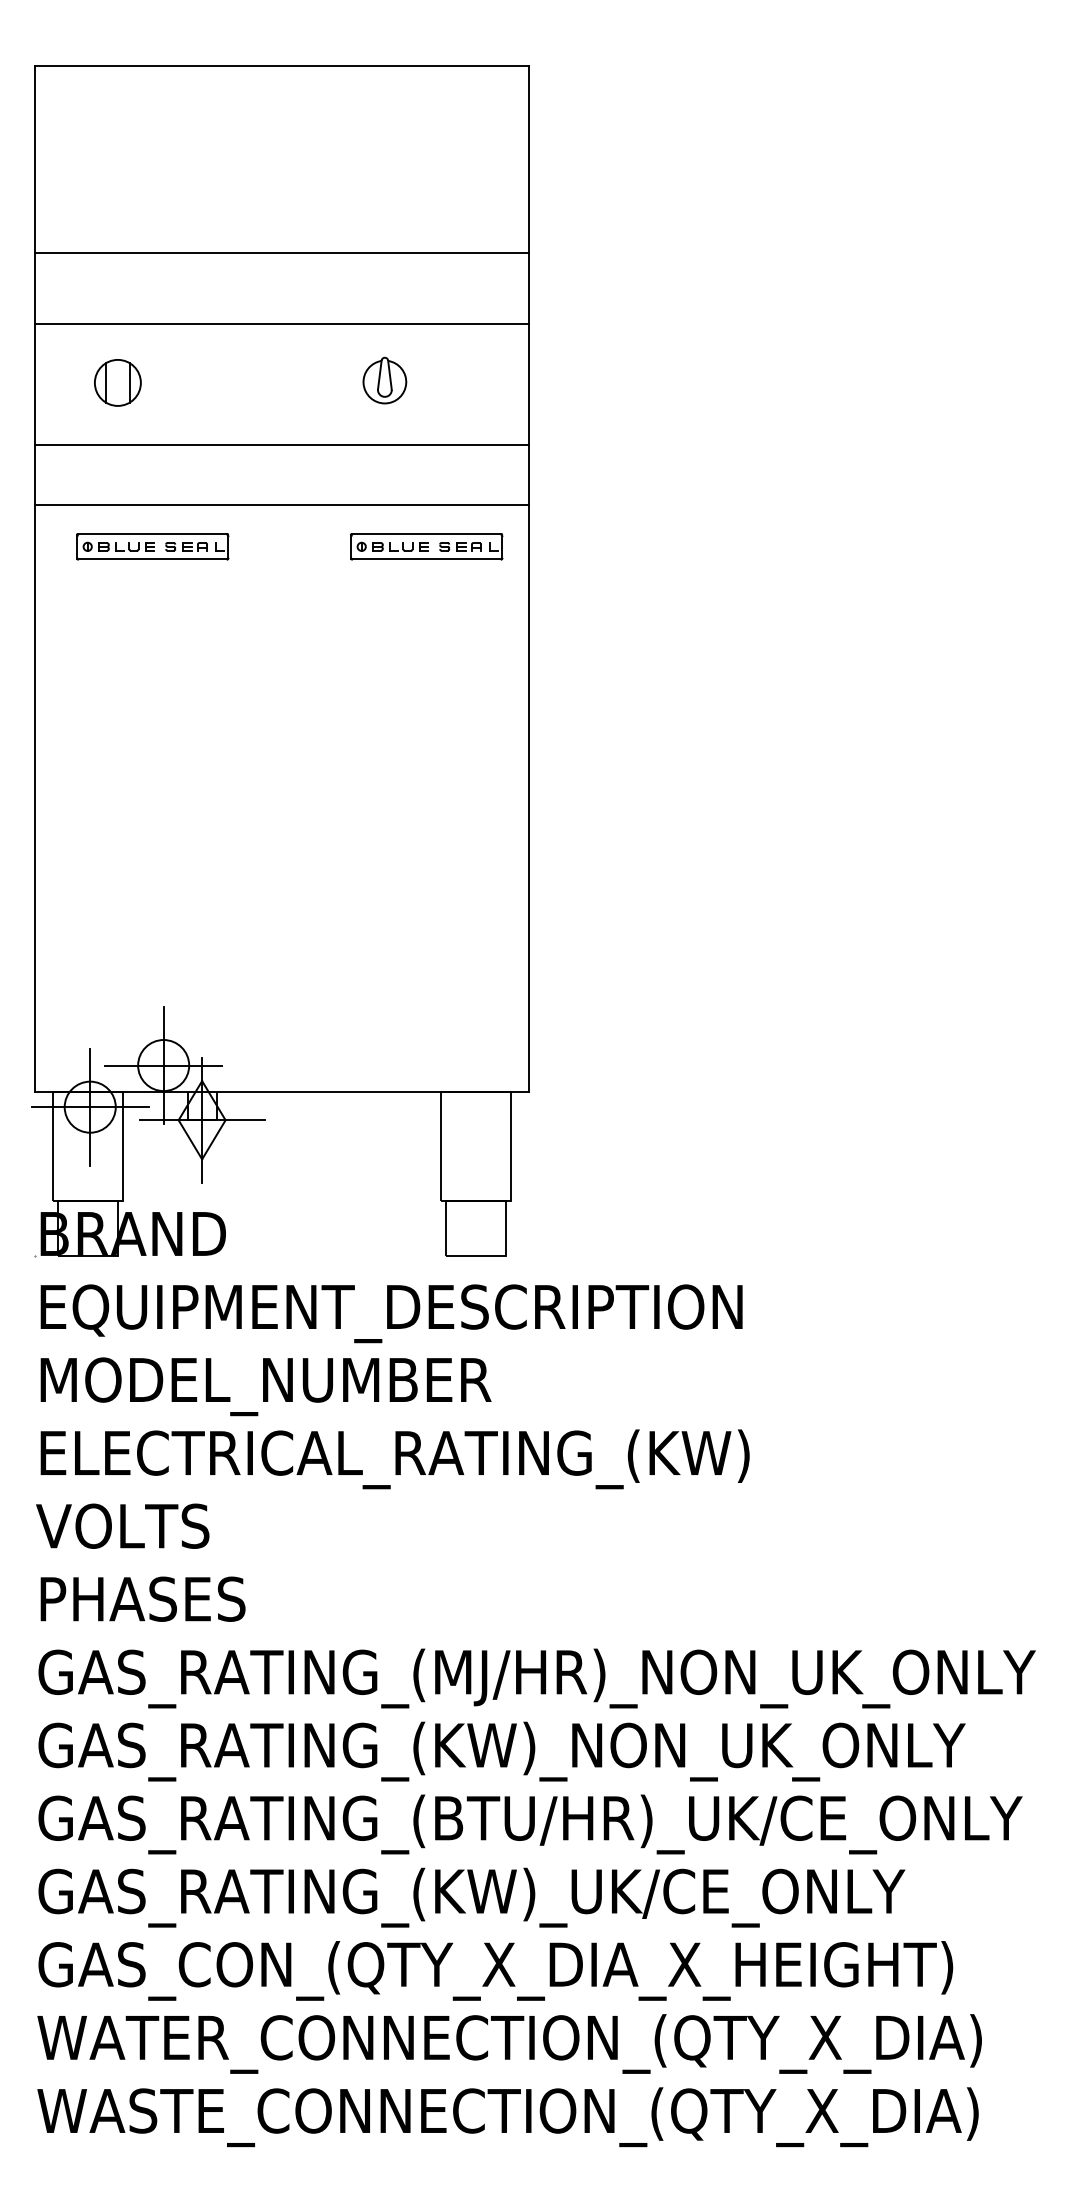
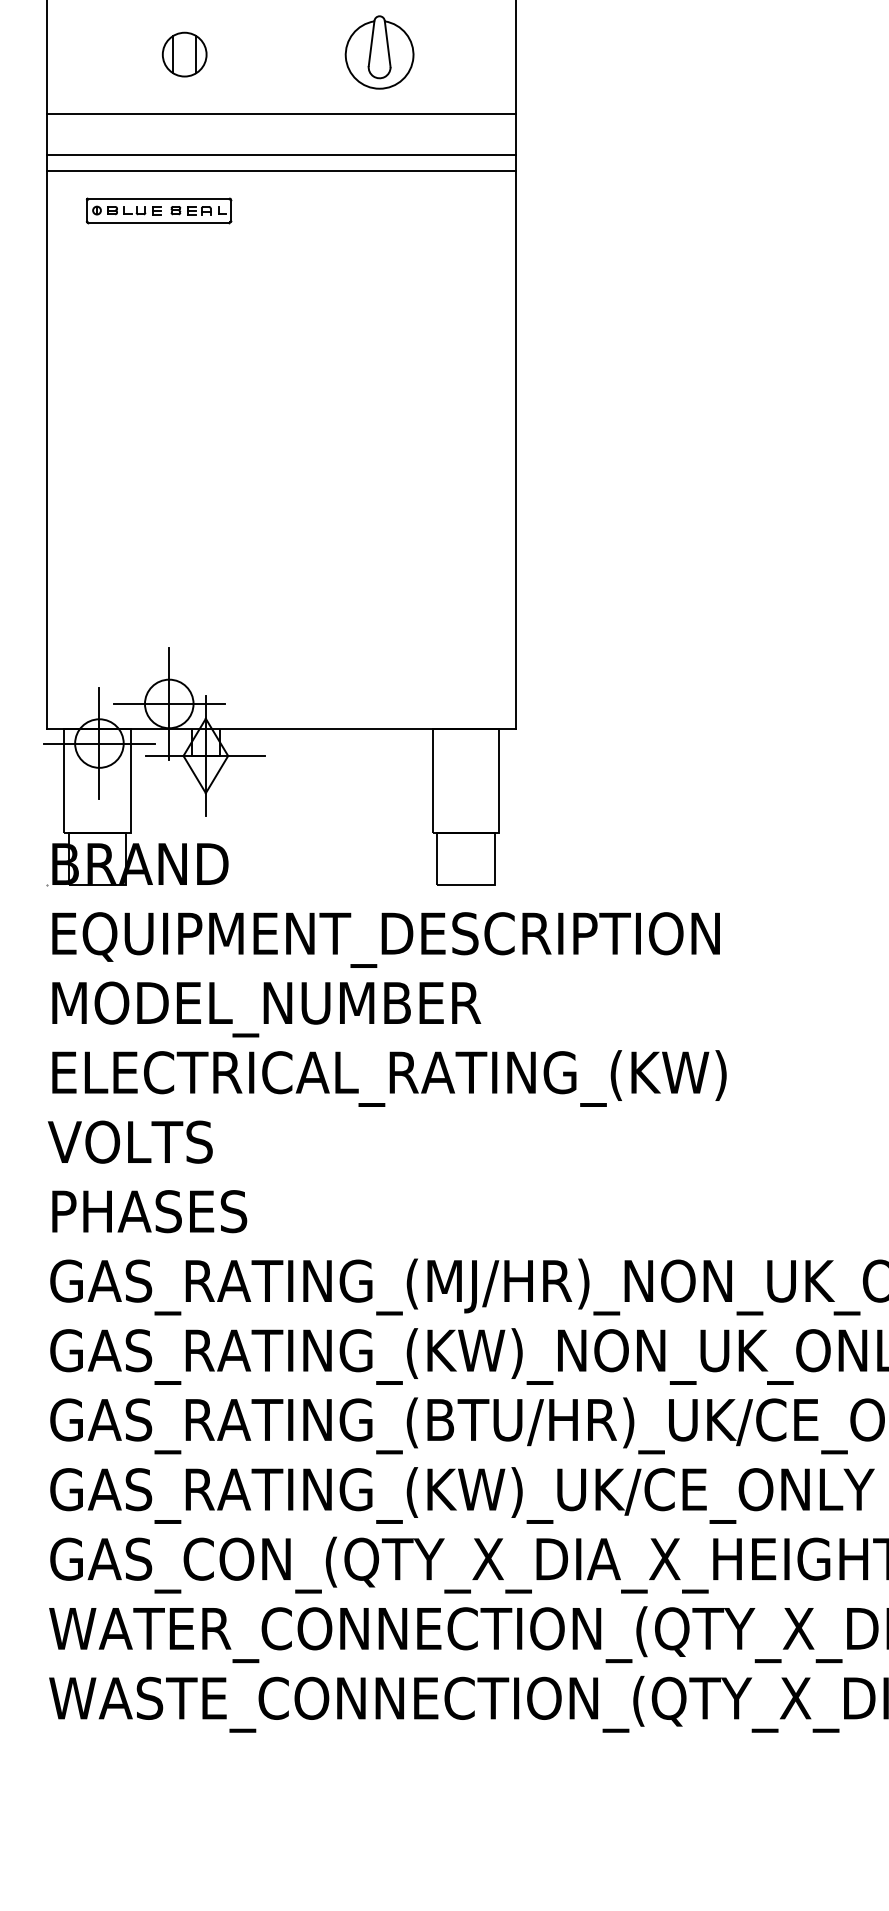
part: (384, 380) -> (379, 52), size x1.67
part: (117, 382) -> (184, 54), moved
line: (281, 488) -> (281, 155), added
part: (426, 546) -> (419, 210), removed

